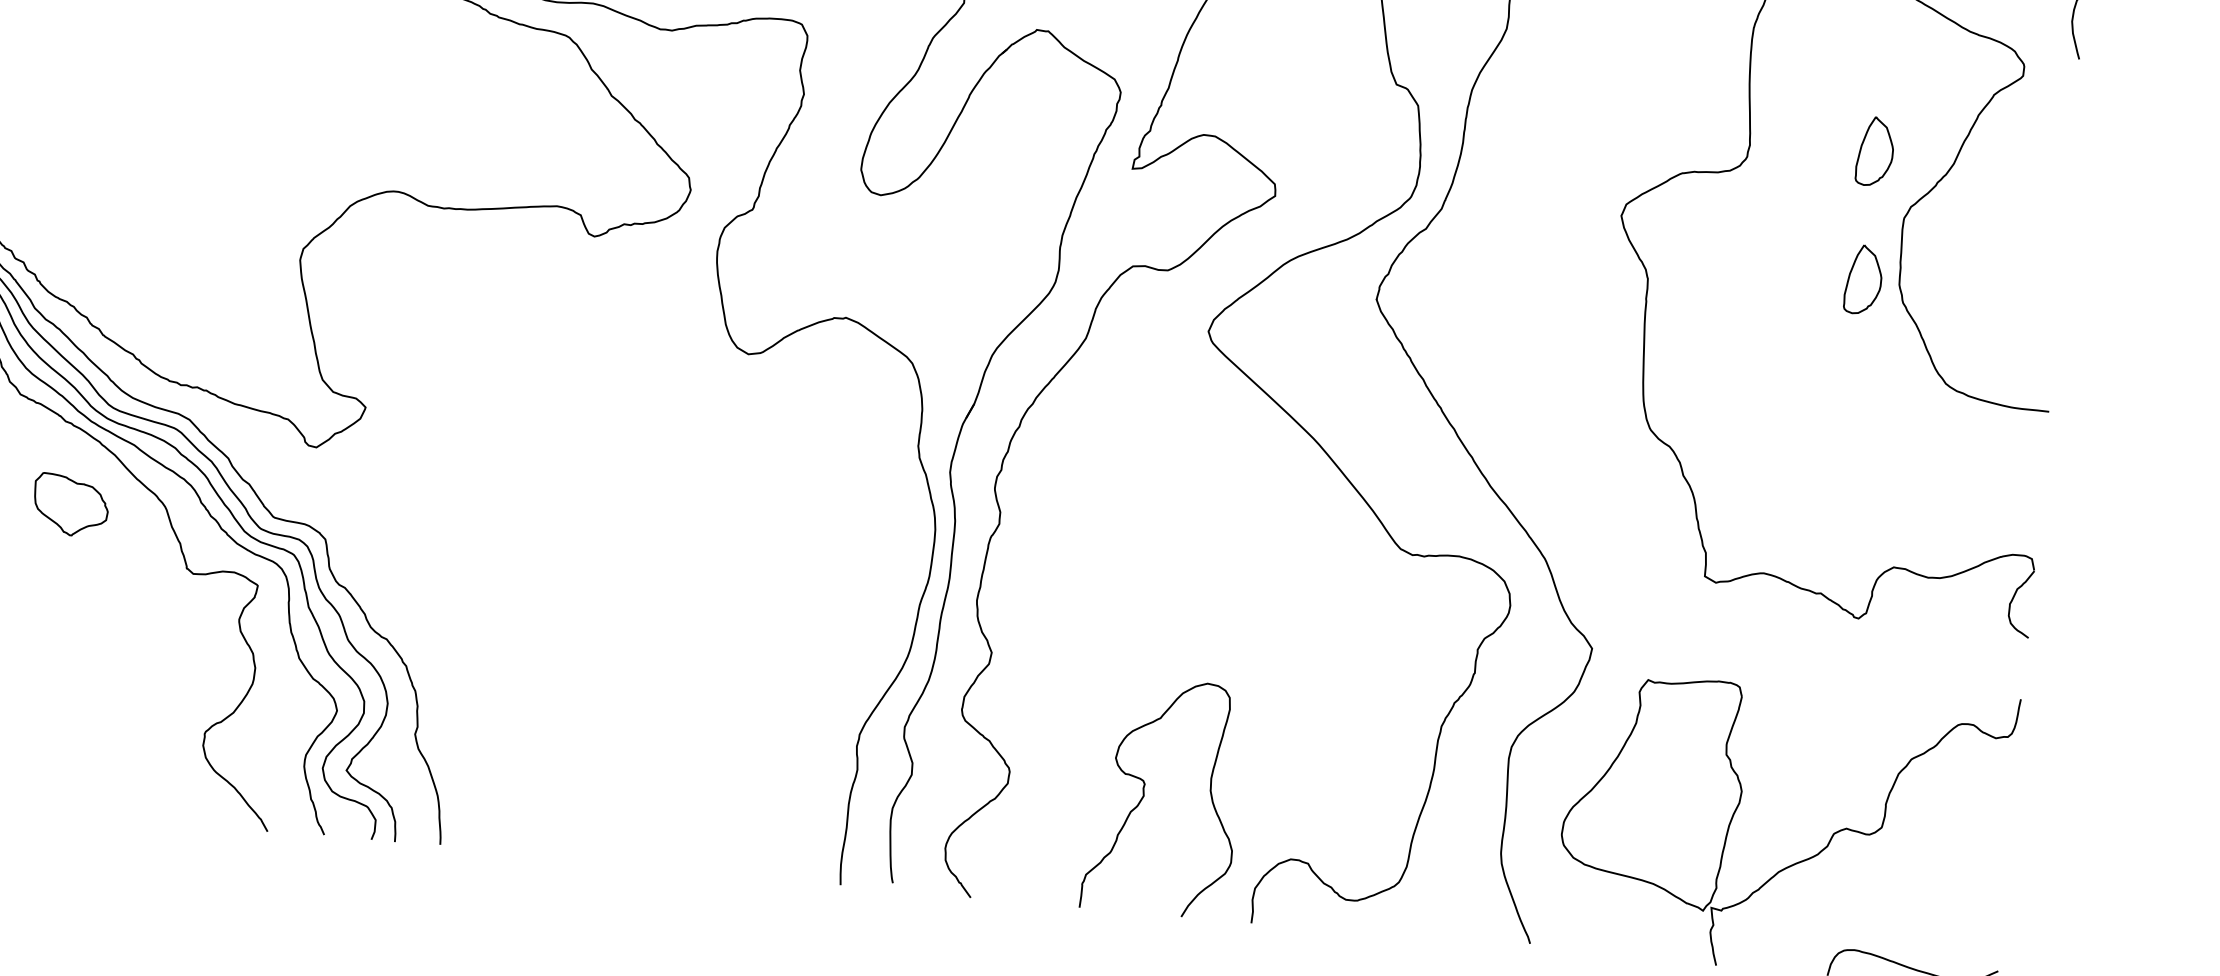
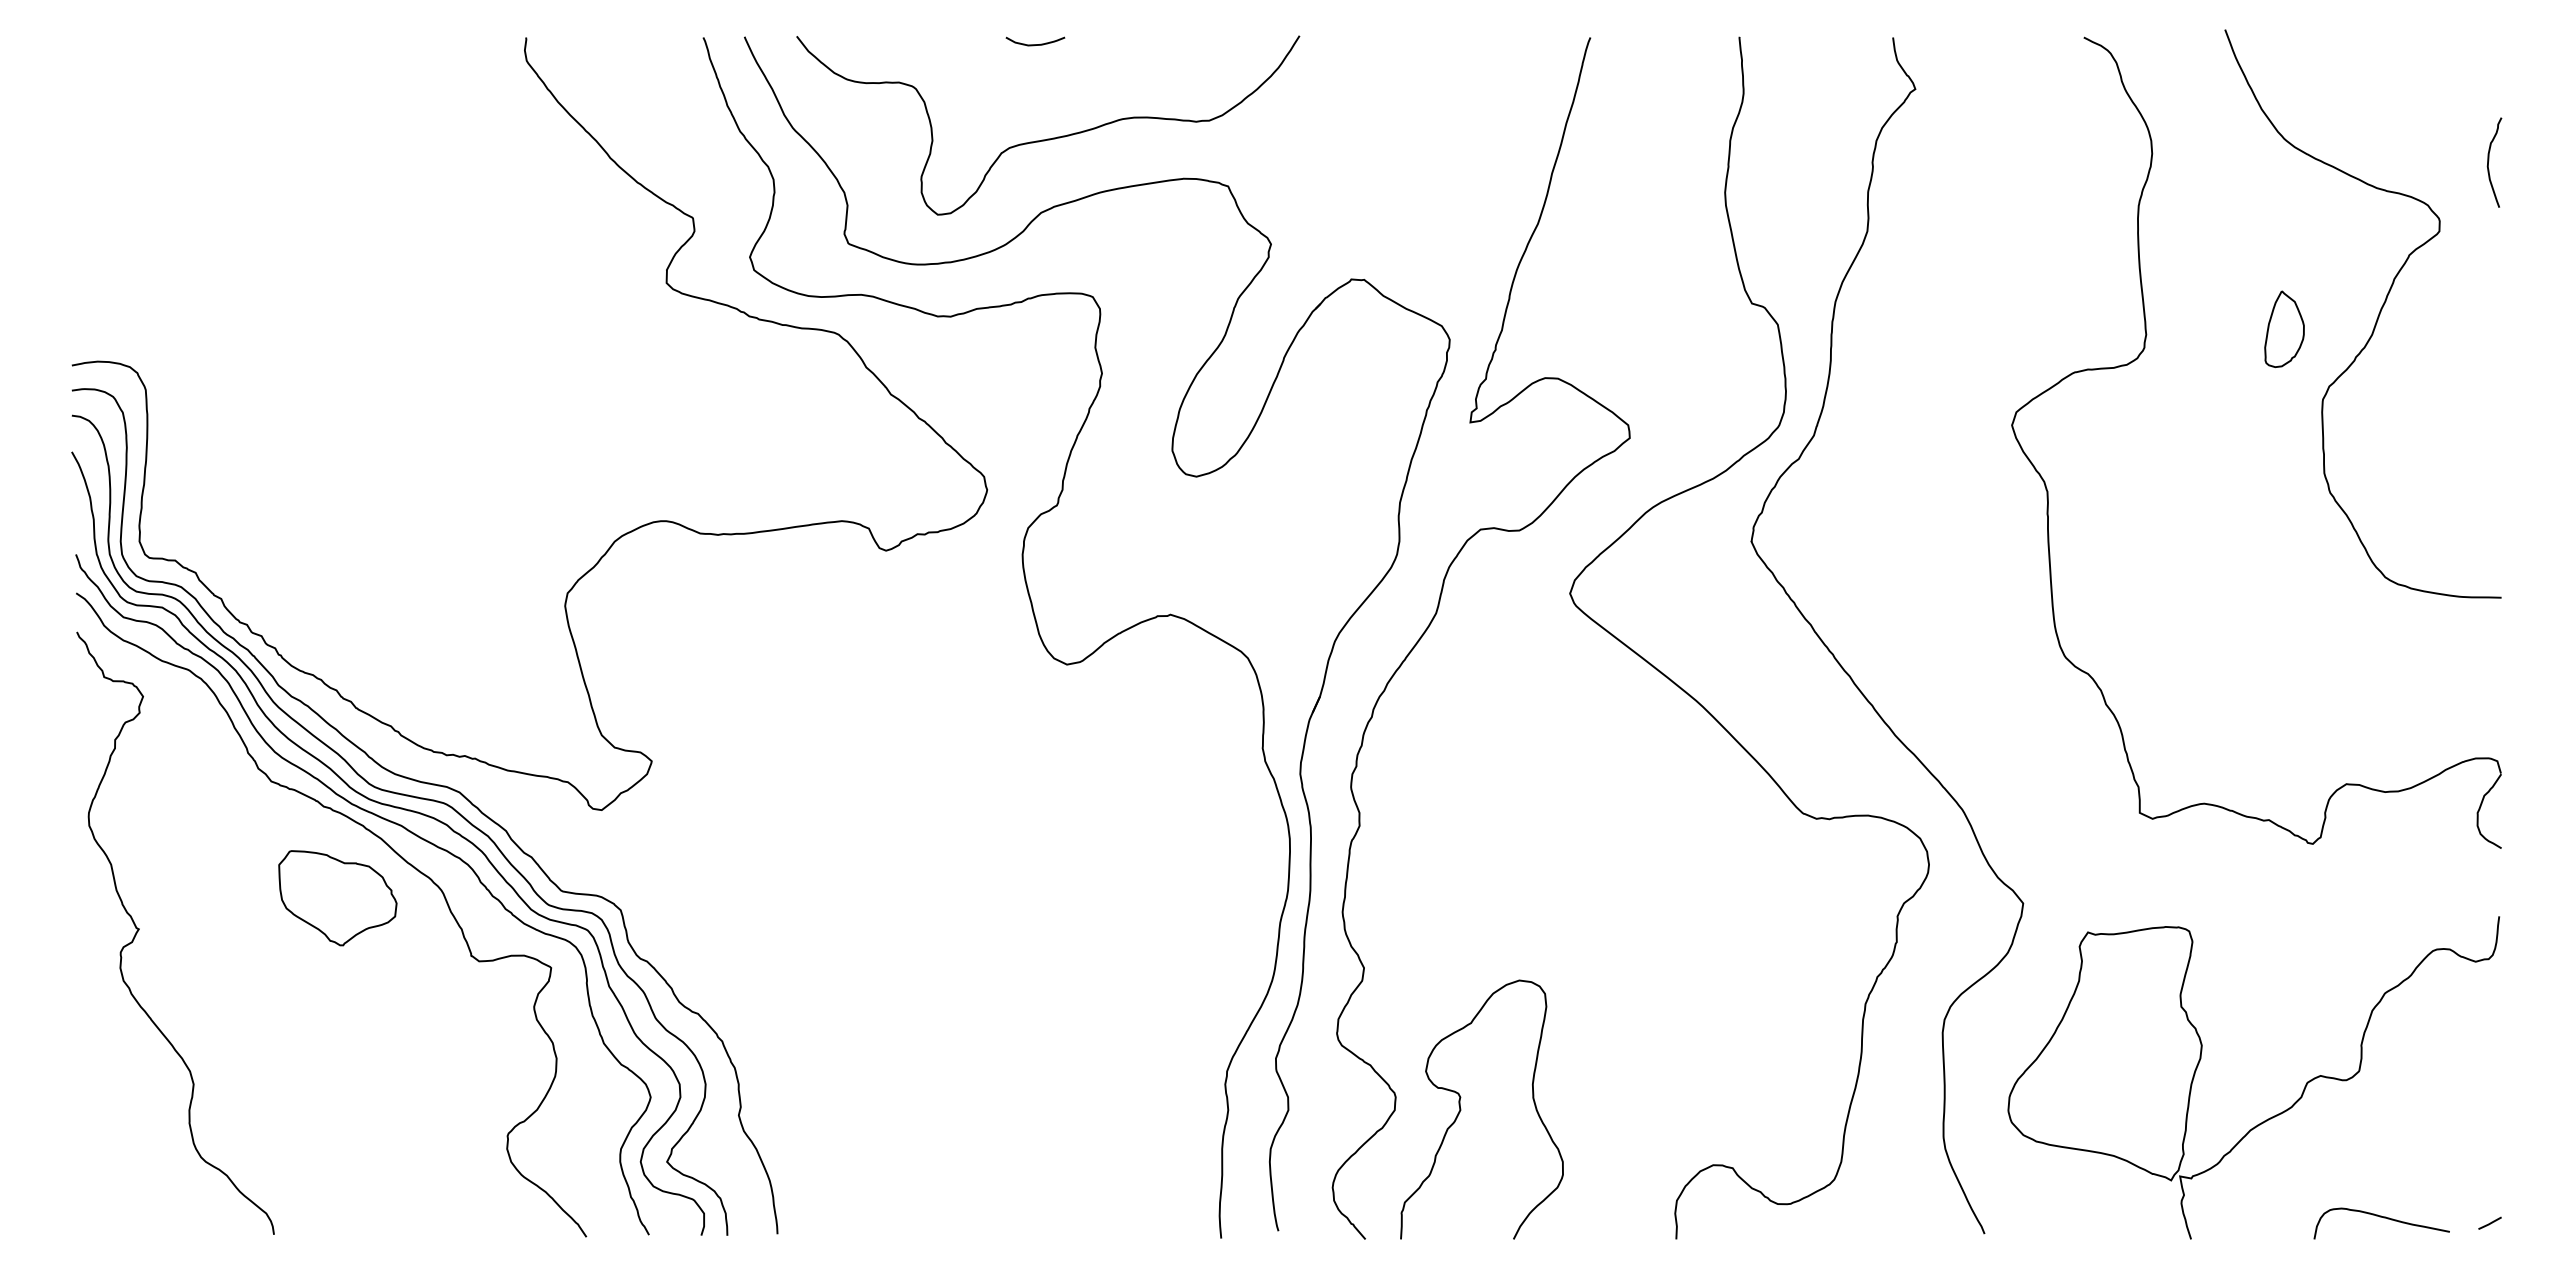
part: (1863, 279) -> (2284, 471), removed
part: (70, 505) -> (337, 898), size x1.43
curve: (1144, 795) -> (1461, 1109), moved

